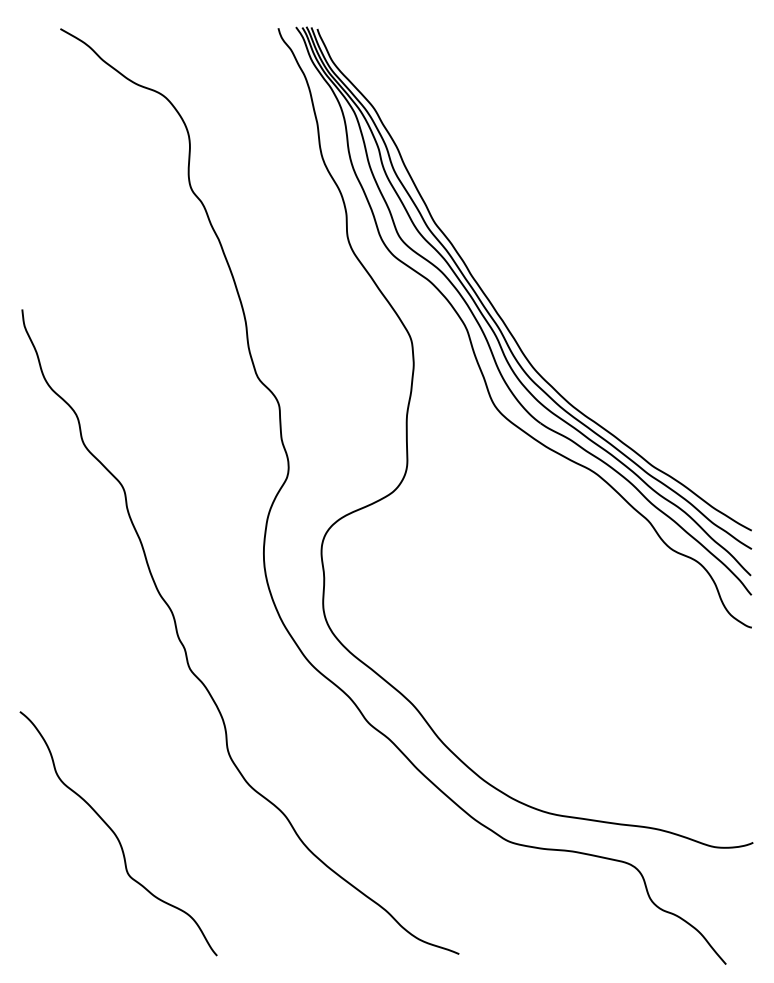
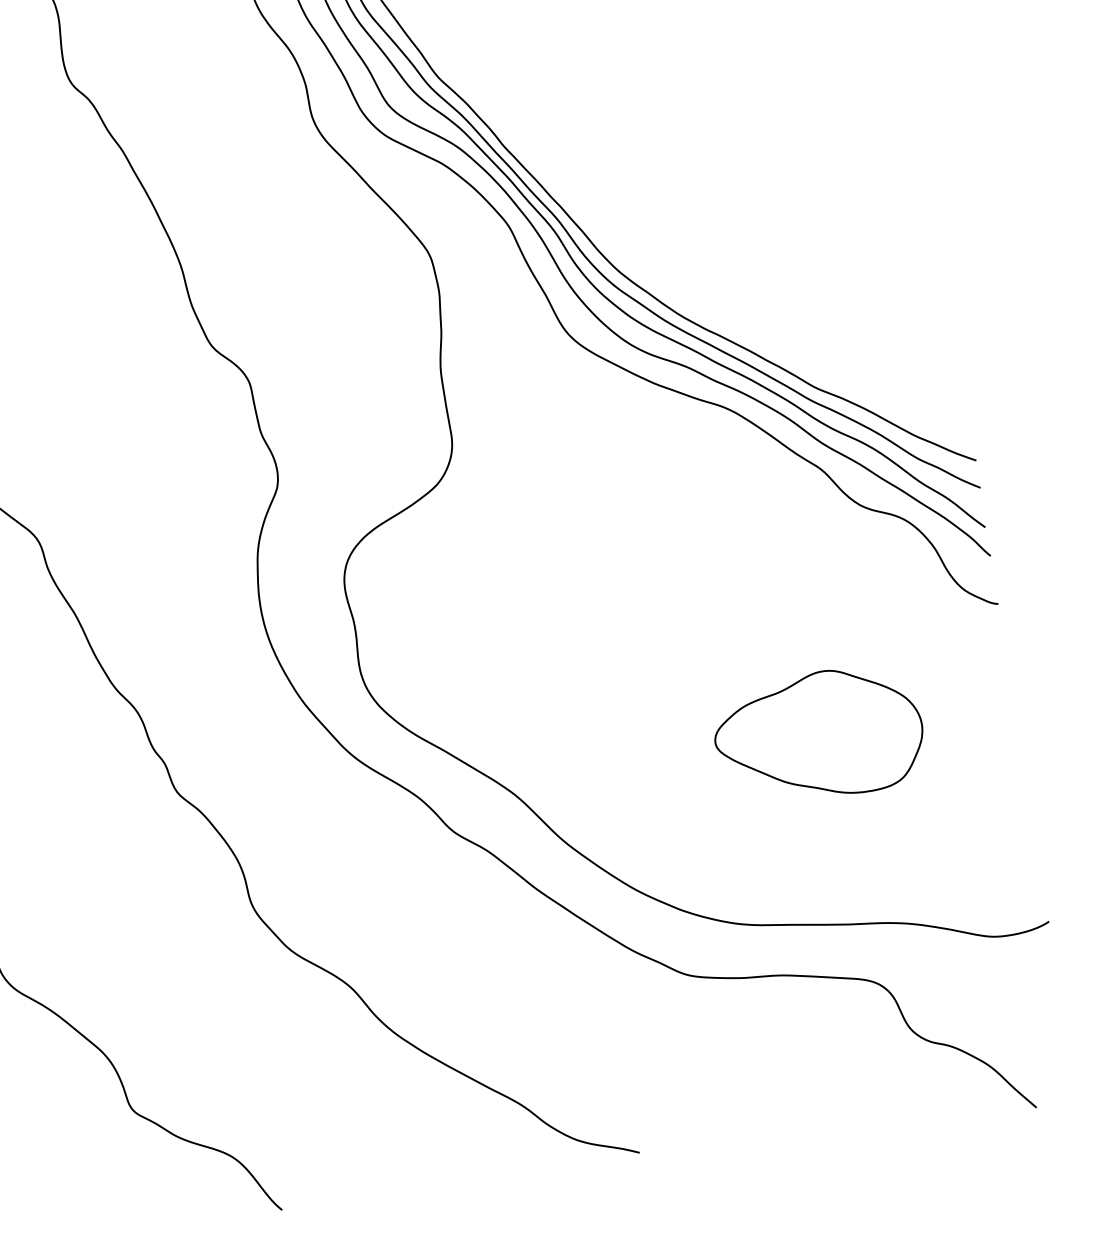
part: (619, 696) -> (818, 735), added

